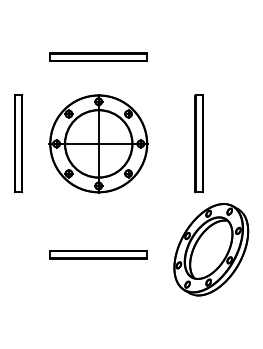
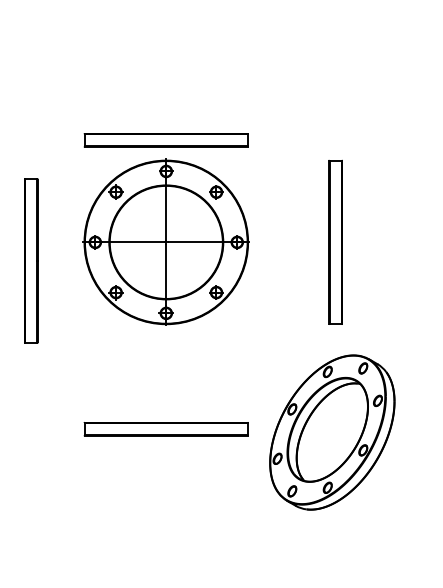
part: (98, 56) -> (165, 138), moved
part: (18, 143) -> (31, 260), moved
part: (211, 249) -> (332, 432), moved

